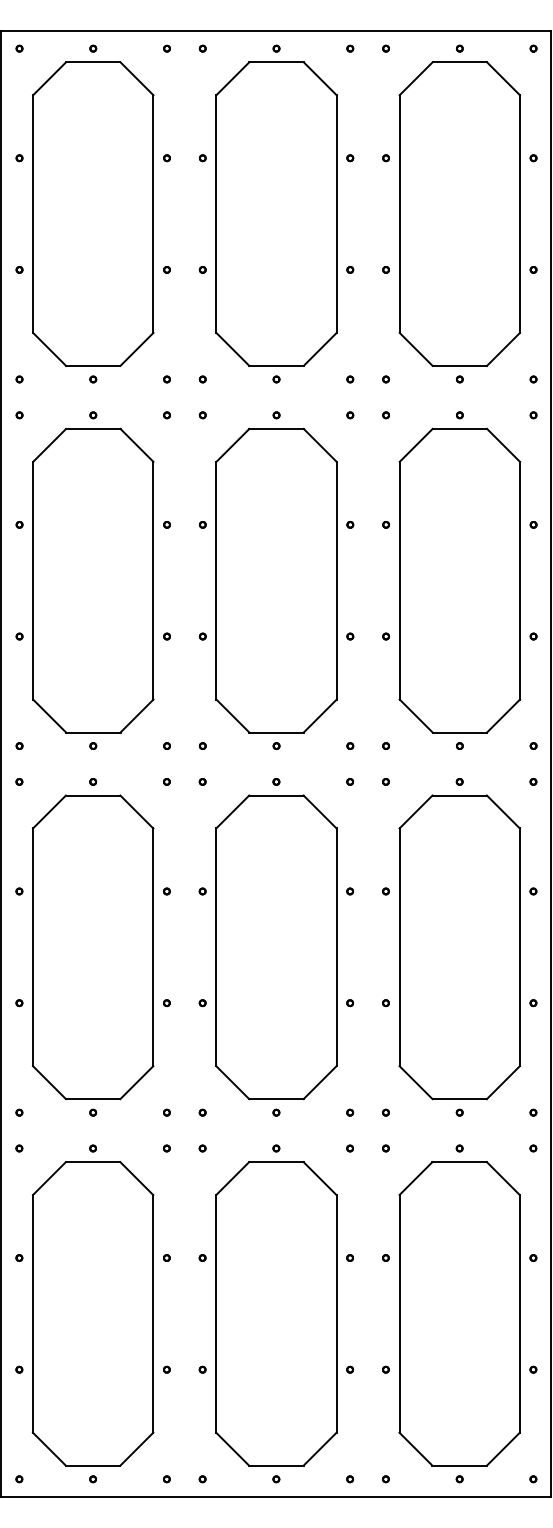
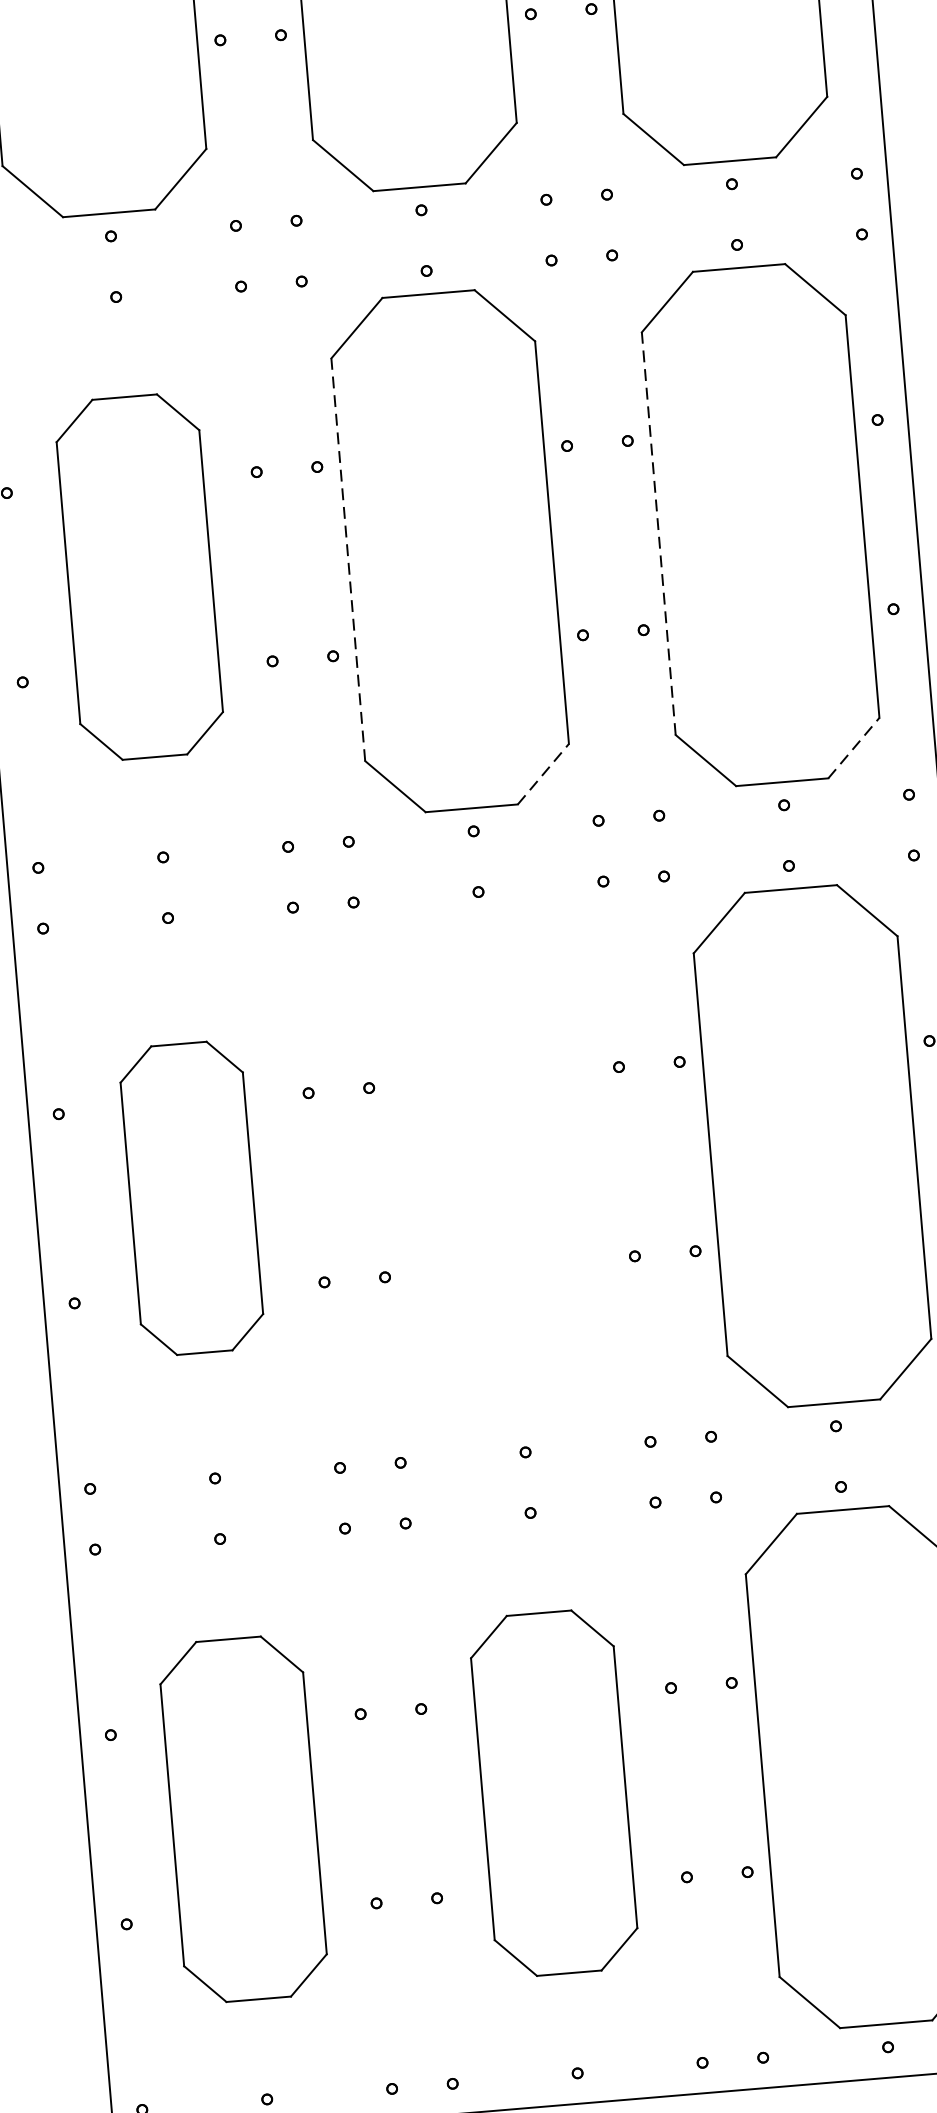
part: (93, 580) -> (140, 576), size x0.7
line: (216, 580) -> (348, 559), solid -> dashed
line: (399, 580) -> (658, 533), solid -> dashed
line: (320, 715) -> (543, 773), solid -> dashed
line: (503, 715) -> (853, 747), solid -> dashed
part: (93, 947) -> (192, 1198), size x0.6
part: (276, 947) -> (502, 1172), removed
part: (92, 1313) -> (242, 1818), size x0.7
part: (276, 1313) -> (554, 1792), size x0.7

